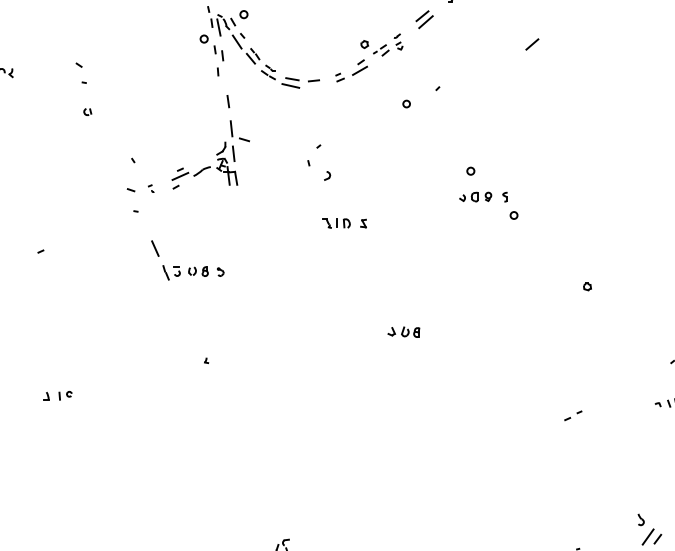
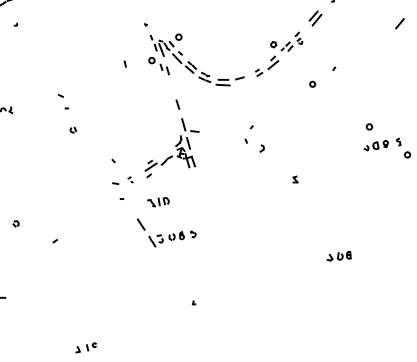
line: (218, 71) -> (125, 63), moved
part: (336, 223) -> (158, 202), moved

